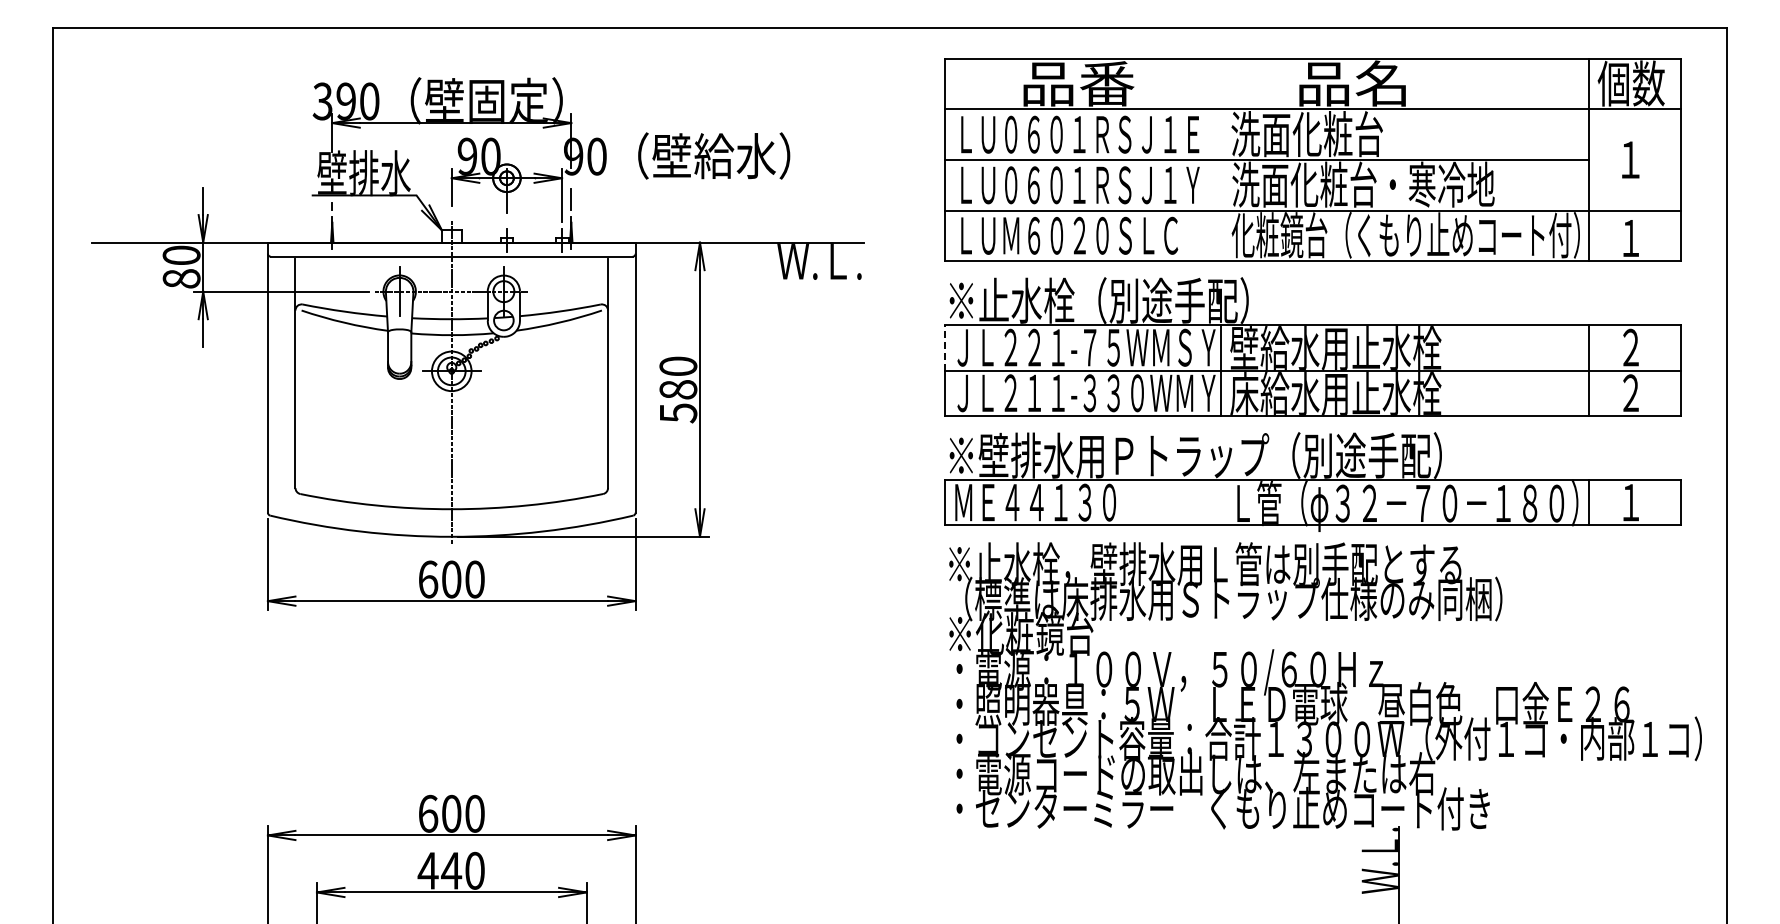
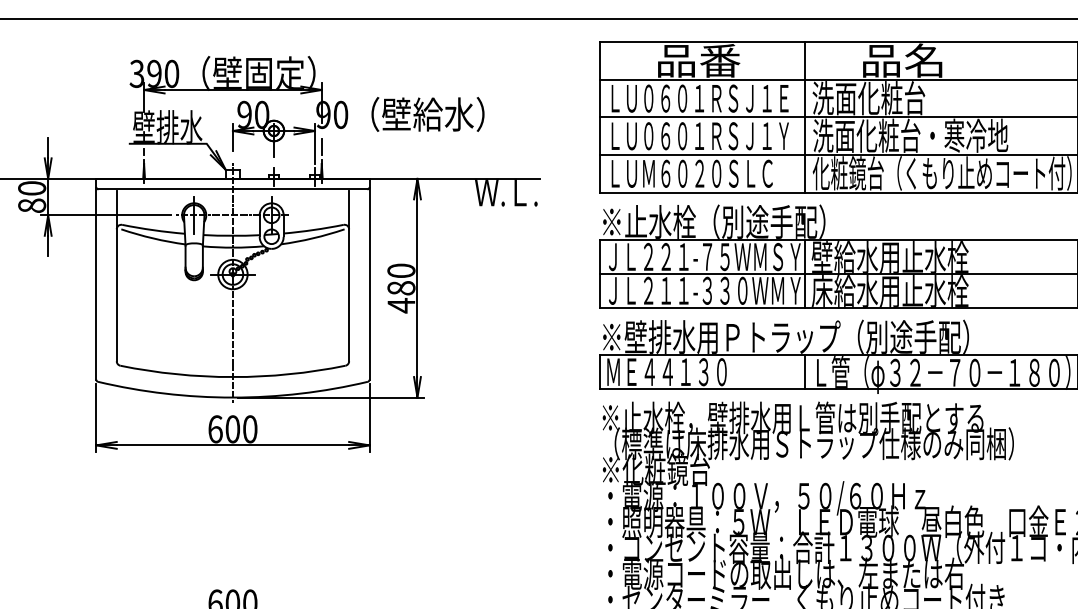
line: (1220, 159) -> (804, 117), added
line: (945, 347) -> (599, 256), dashed -> solid
text: (678, 412) -> (401, 305), 580 -> 480
line: (1220, 502) -> (804, 372), added

